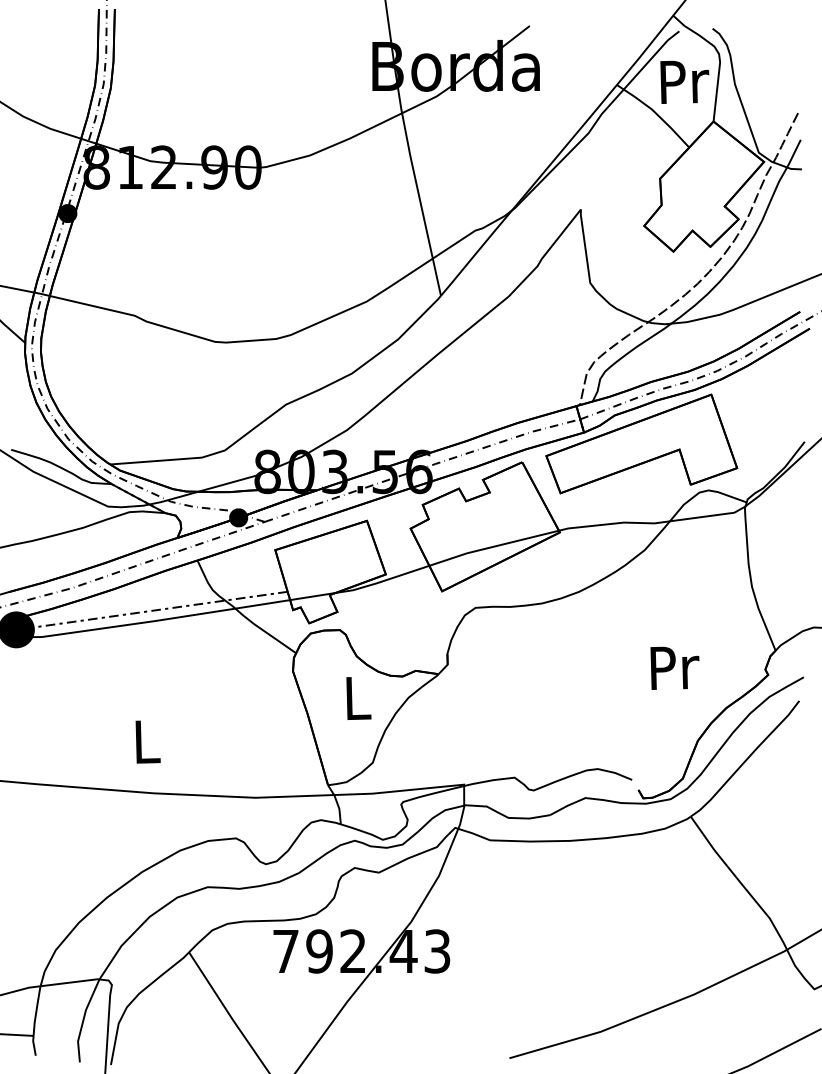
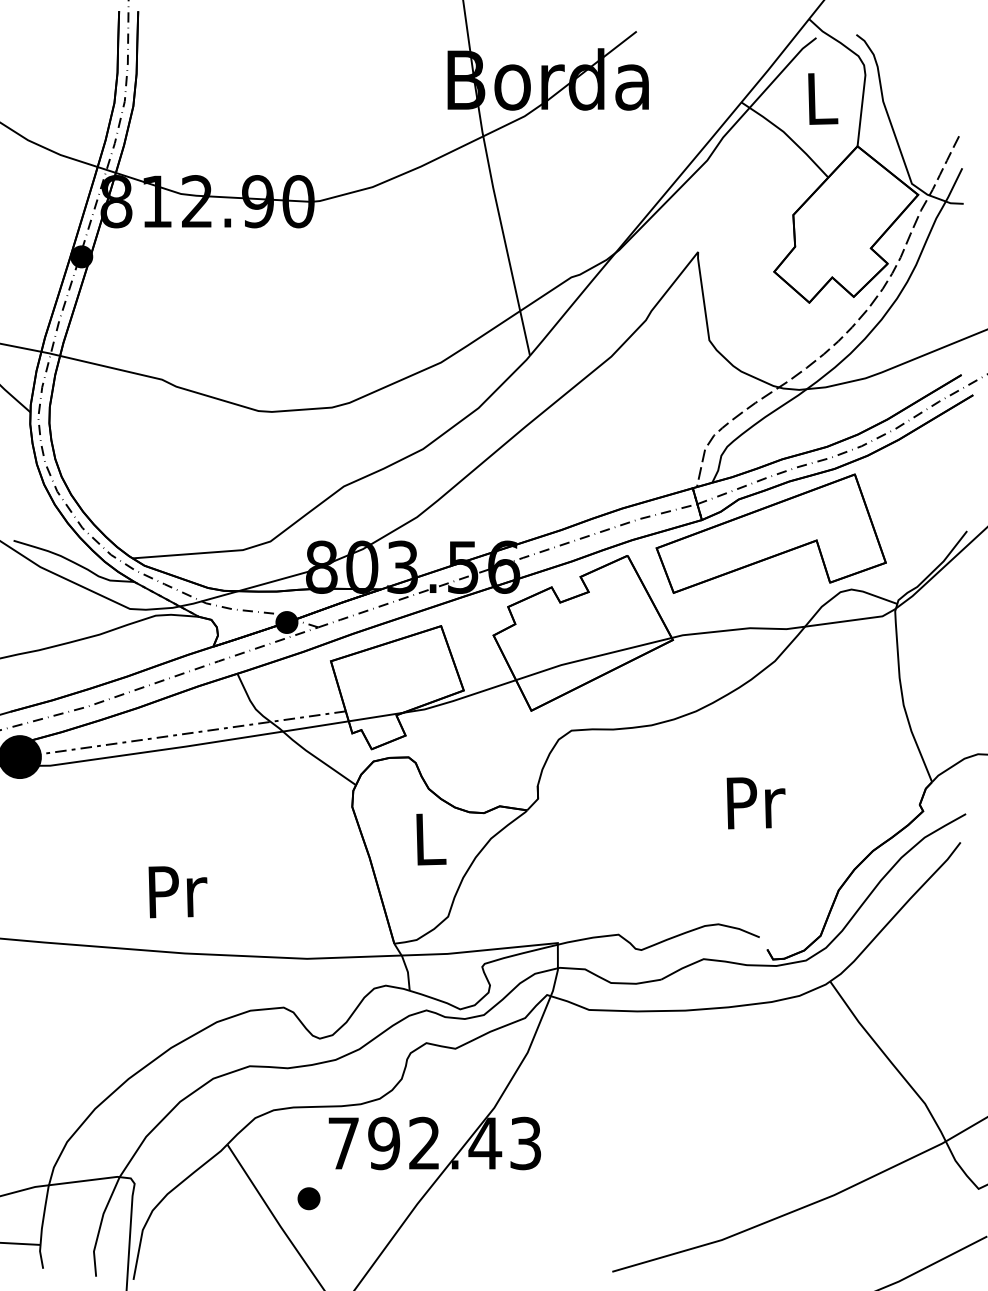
text: (684, 82) -> (822, 99), Pr -> L
text: (674, 668) -> (755, 803), moved
text: (147, 742) -> (177, 892), L -> Pr
part: (256, 997) -> (308, 1198), added

